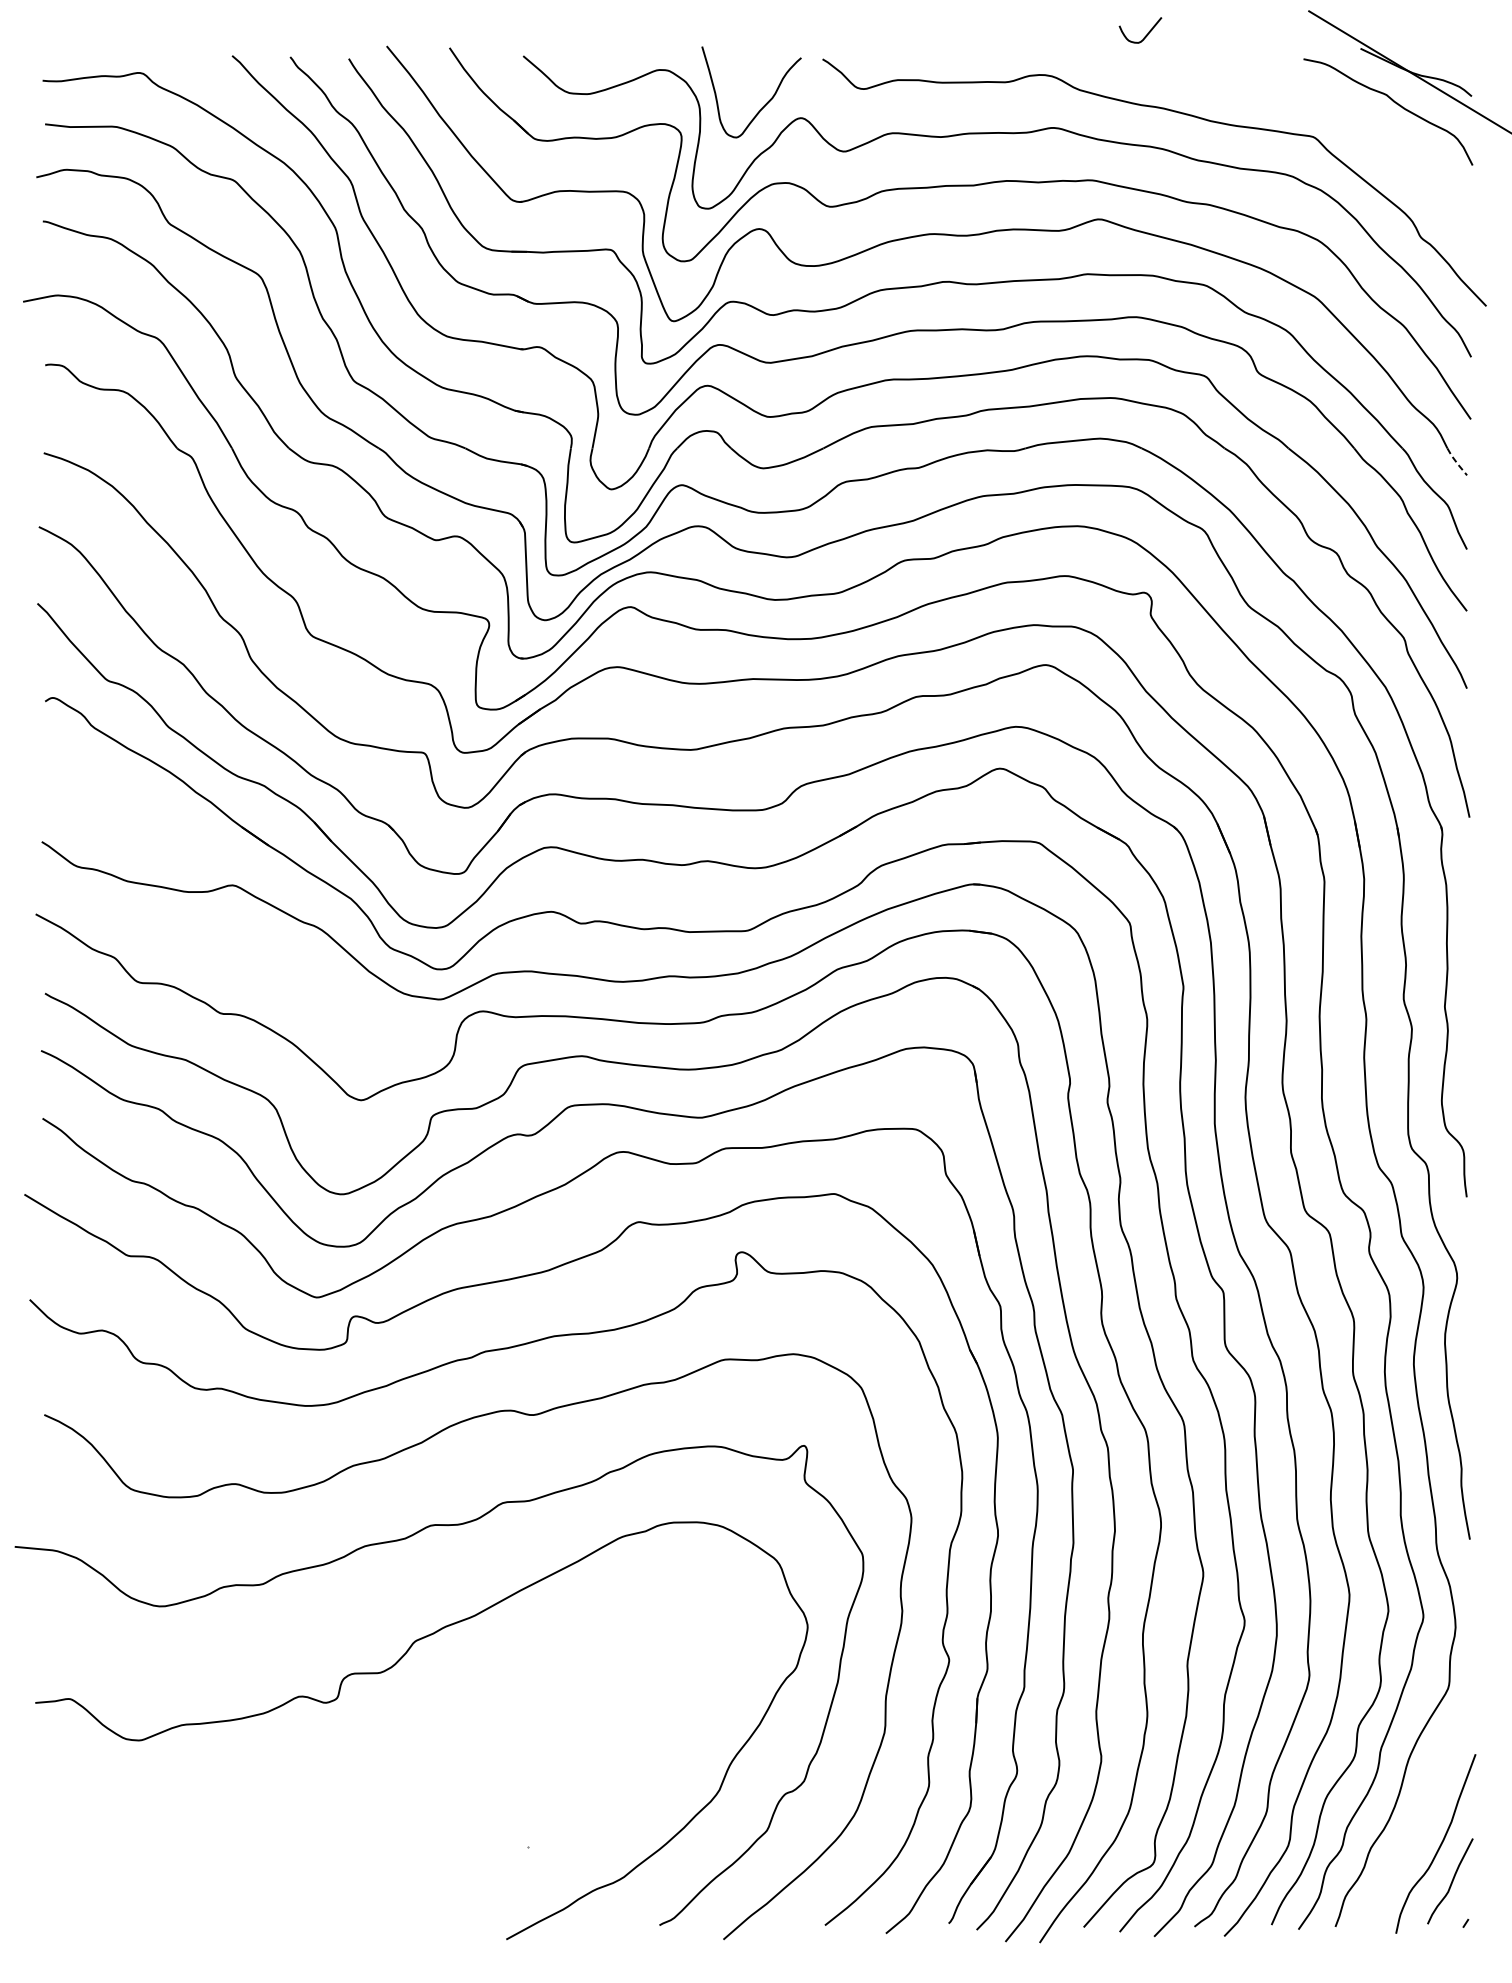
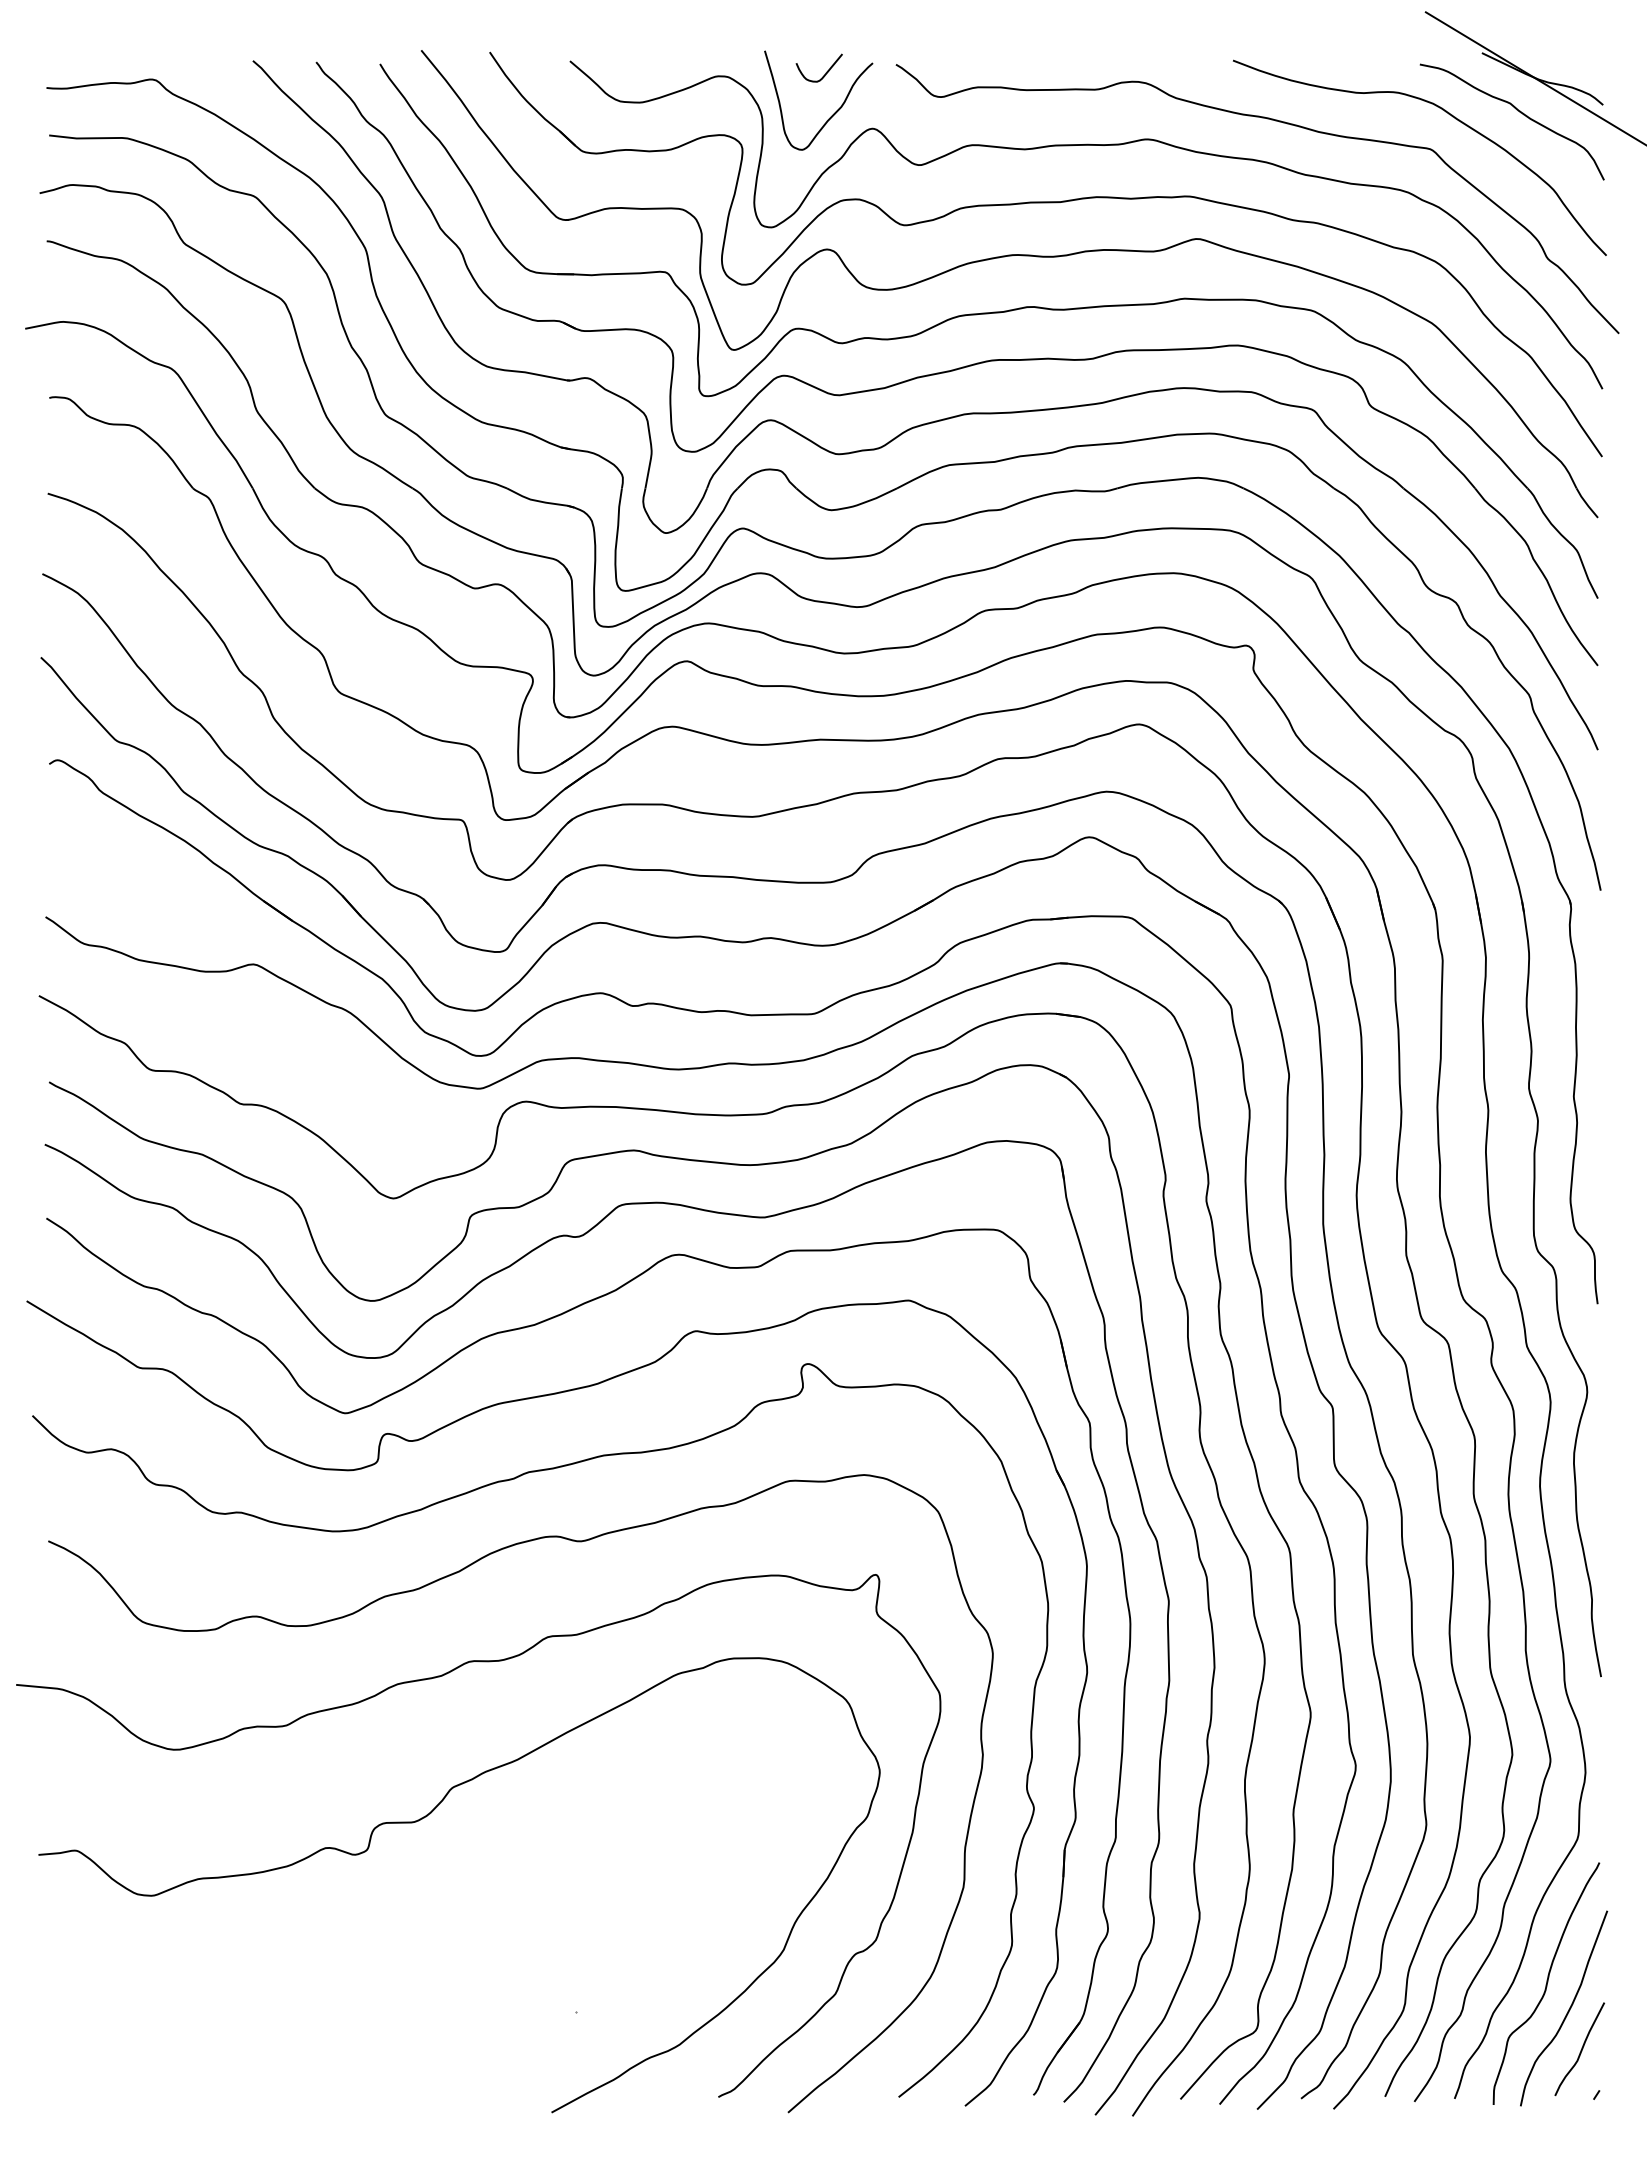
curve: (1146, 34) -> (825, 72), moved
curve: (1333, 107) -> (1452, 117), added
line: (1456, 462) -> (1586, 503), dashed -> solid
curve: (1419, 1821) -> (1546, 1983), added

